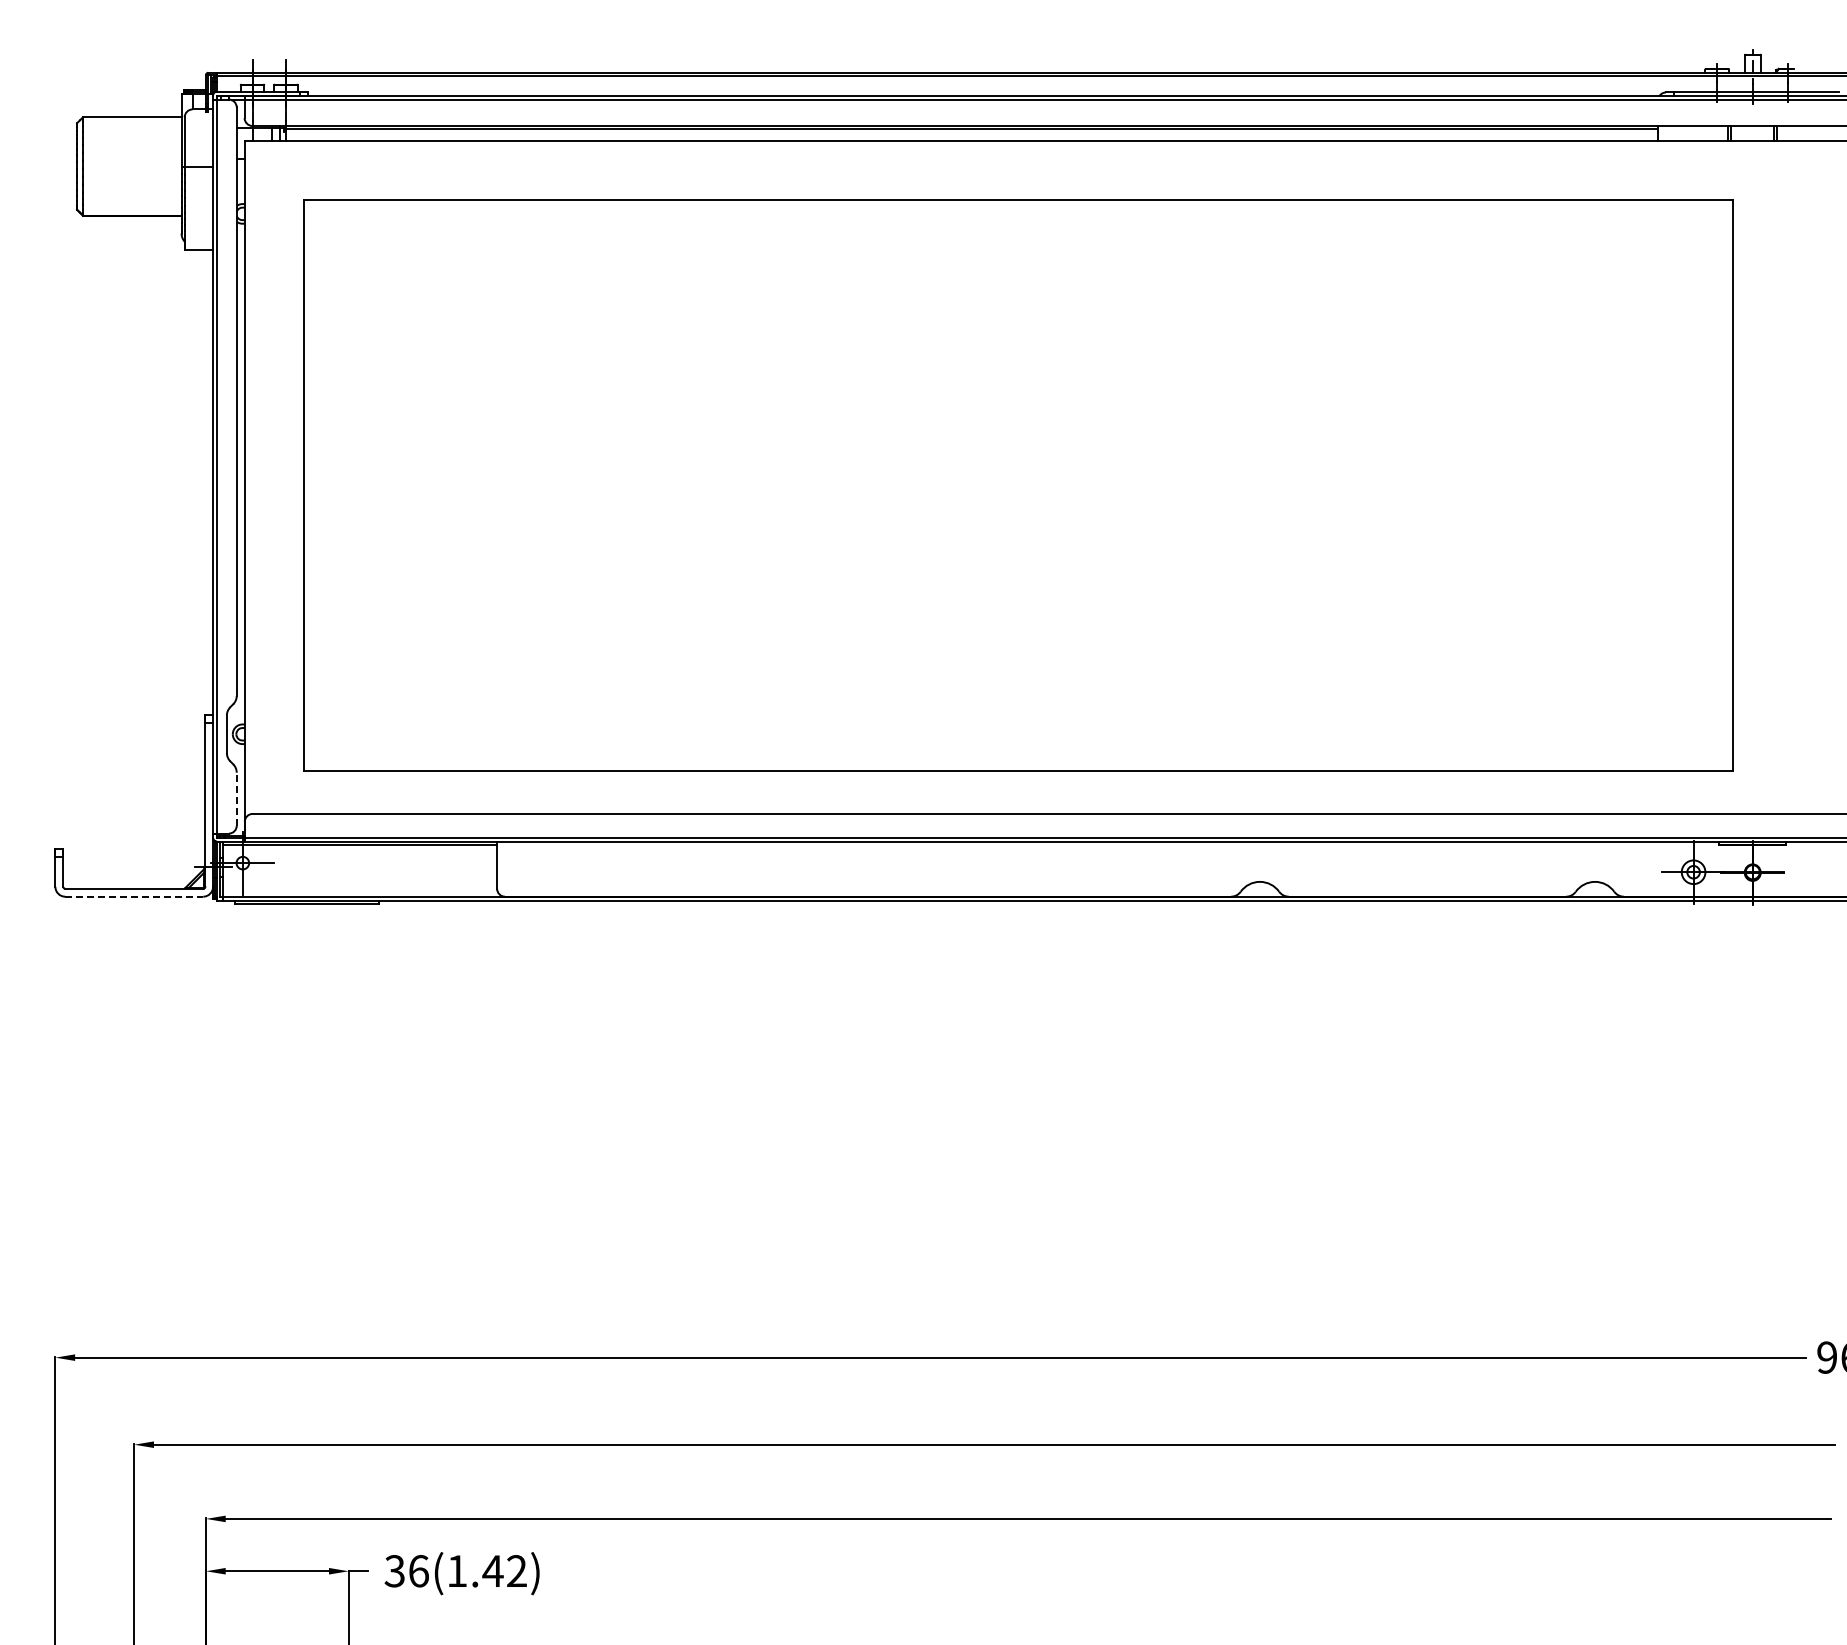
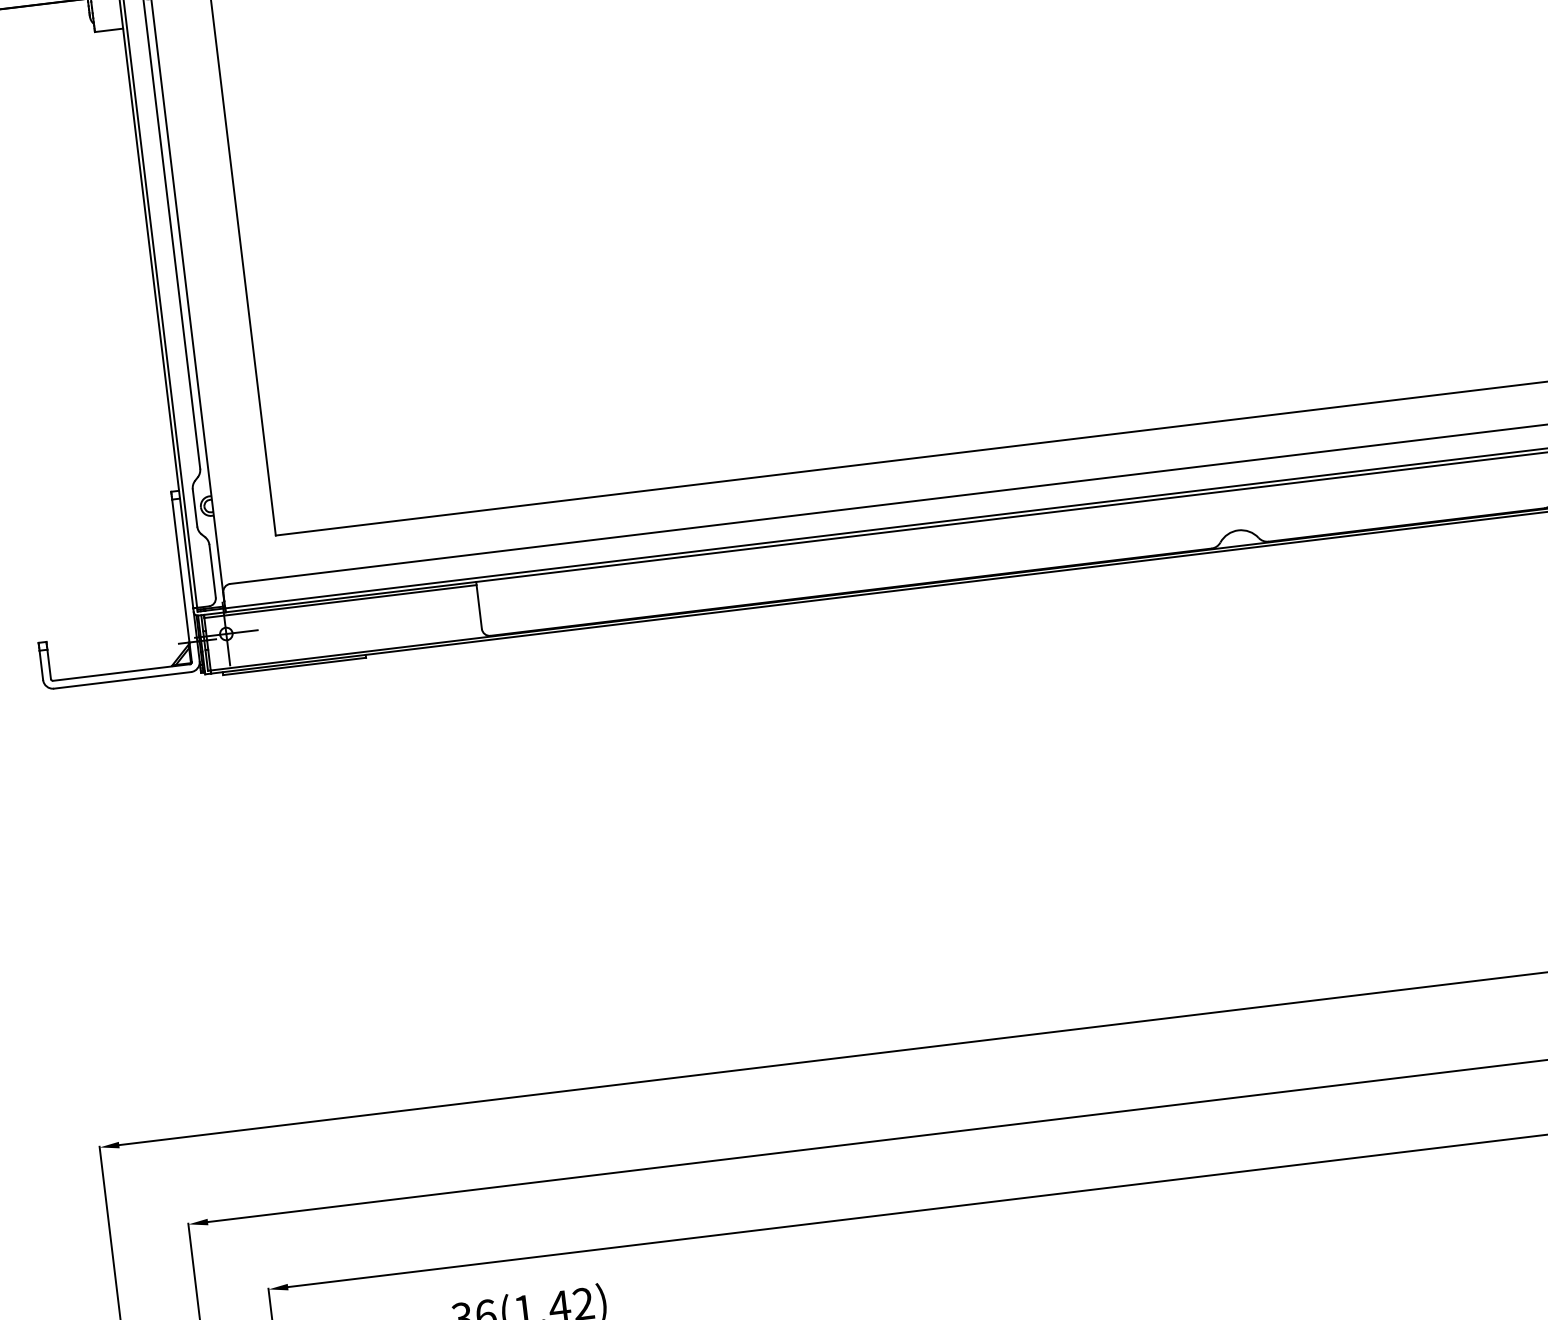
line: (236, 799) -> (212, 571), dashed -> solid
line: (134, 896) -> (122, 680), dashed -> solid

